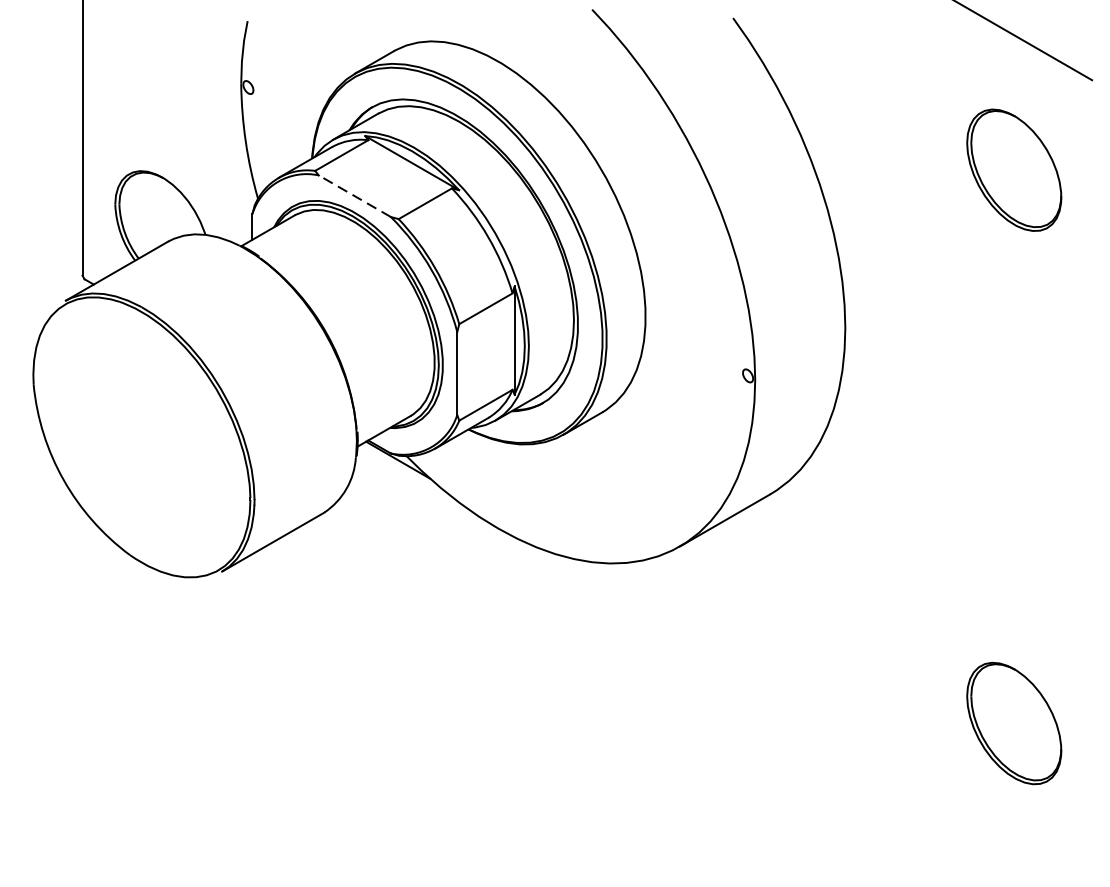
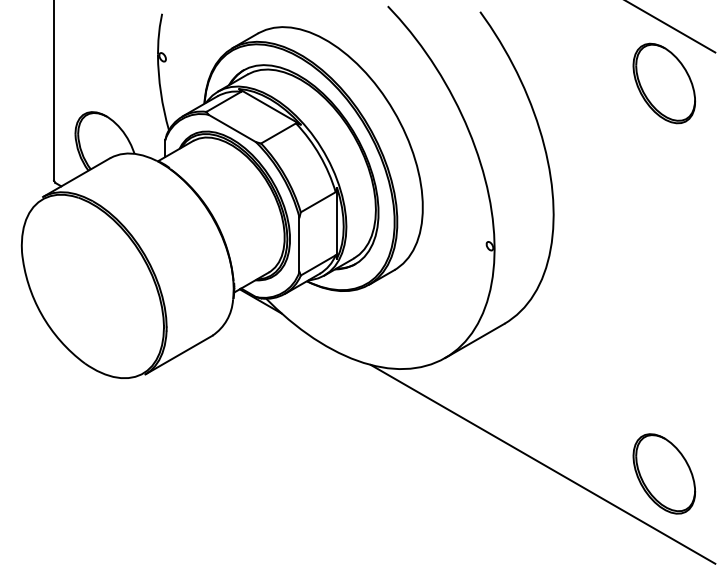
part: (1014, 170) -> (664, 83), moved
line: (353, 196) -> (231, 128), dashed -> solid
line: (828, 707) -> (542, 463), added

